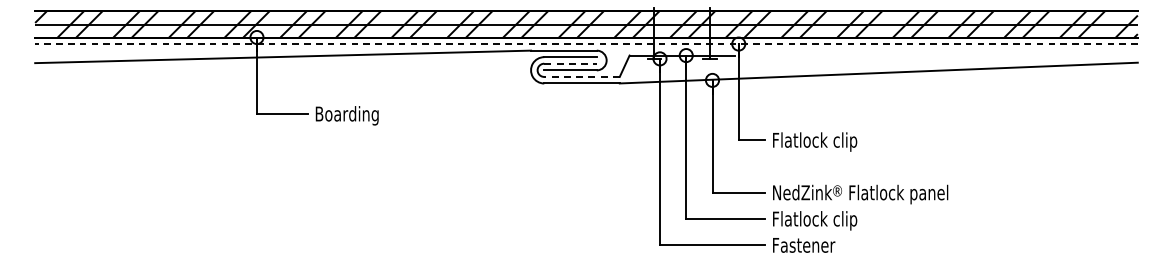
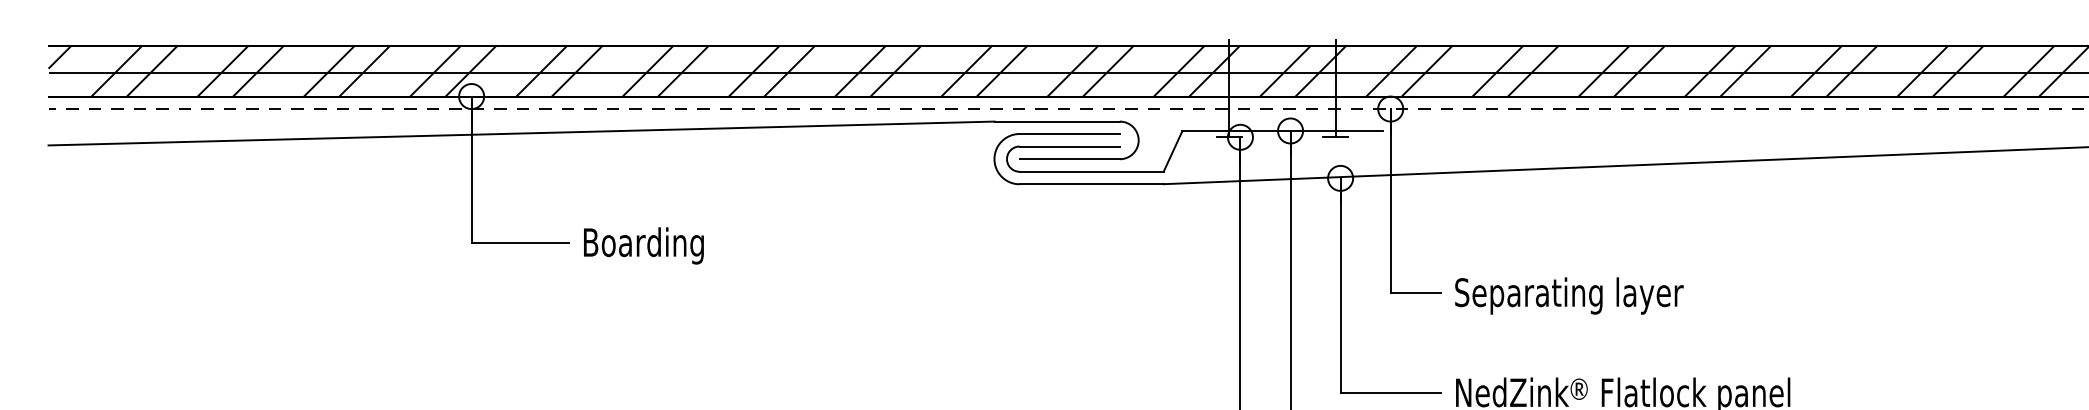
line: (571, 63) -> (1071, 146), dashed -> solid
line: (582, 76) -> (1092, 170), dashed -> solid
text: (832, 141) -> (1569, 294), Flatlock clip -> Separating layer

